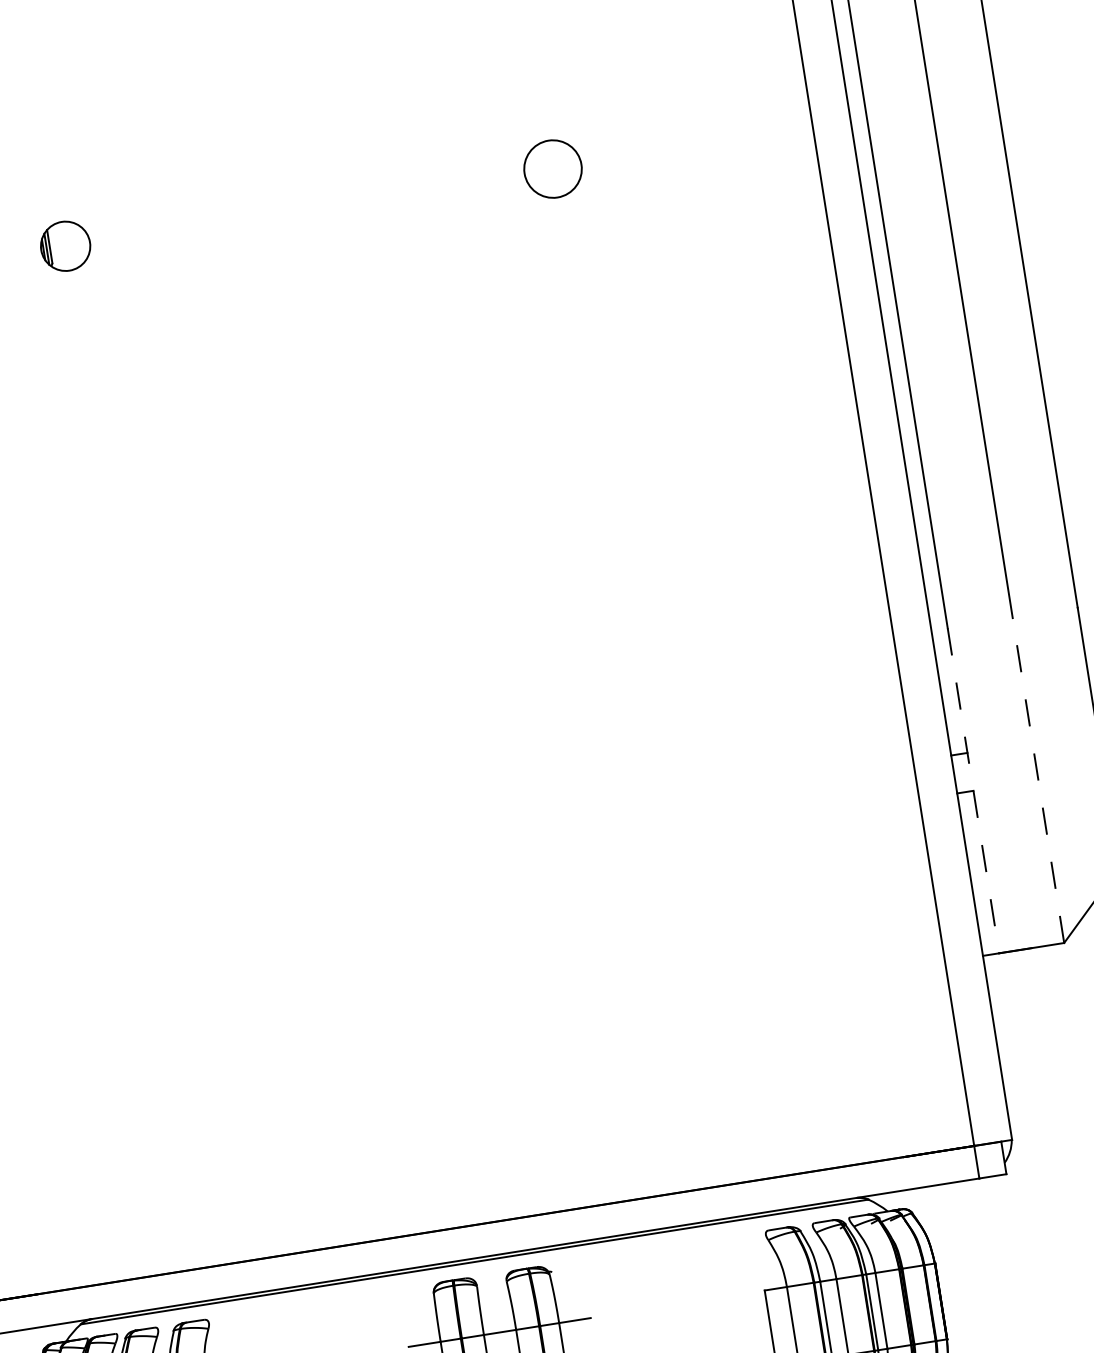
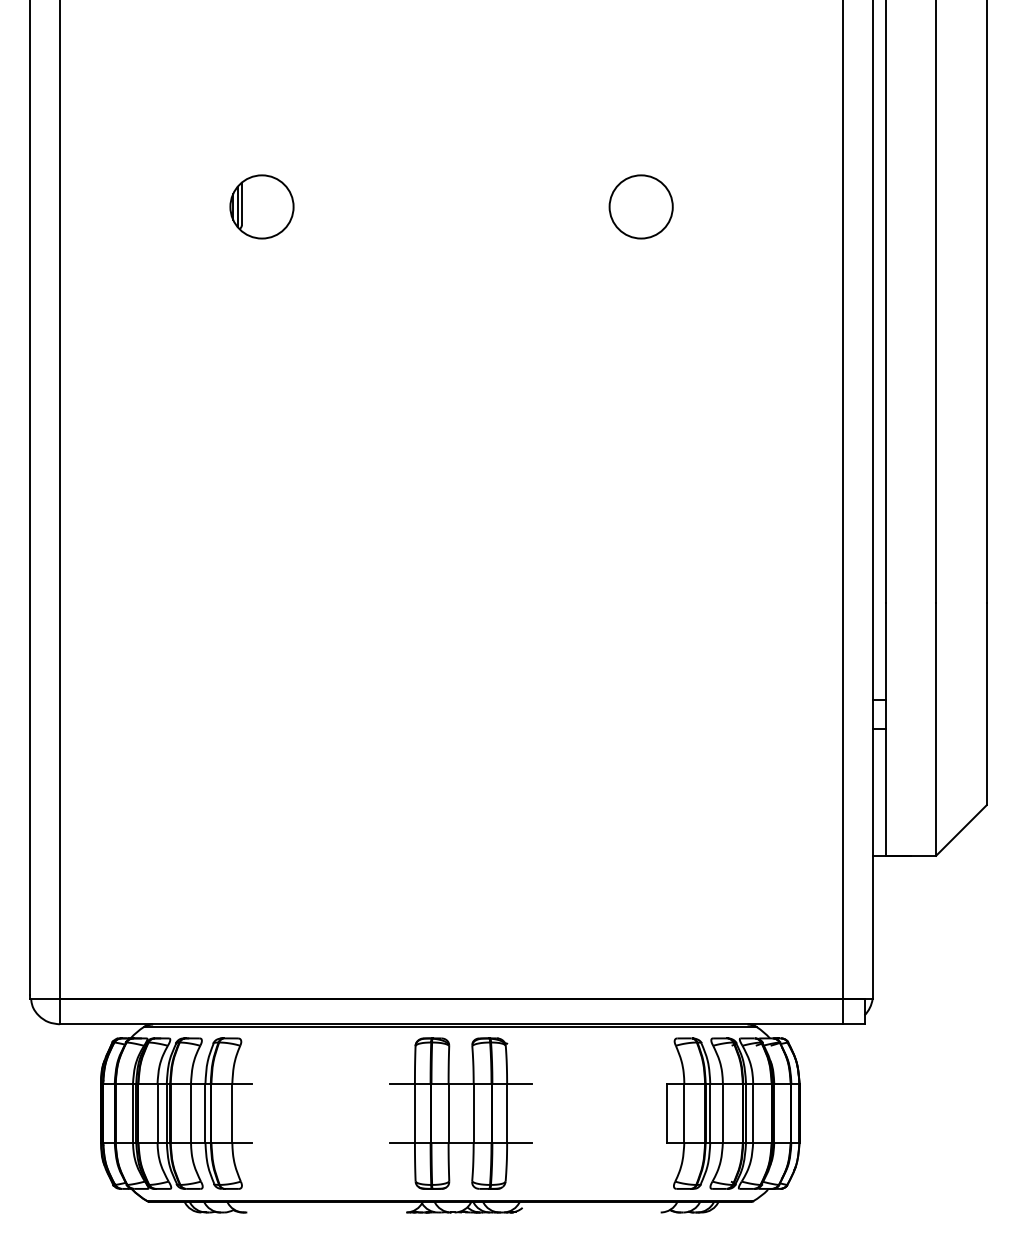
circle: (552, 168) -> (640, 206), size x1.43
part: (64, 245) -> (261, 206), size x1.67
line: (1038, 779) -> (936, 728), dashed -> solid
line: (973, 790) -> (885, 729), dashed -> solid

